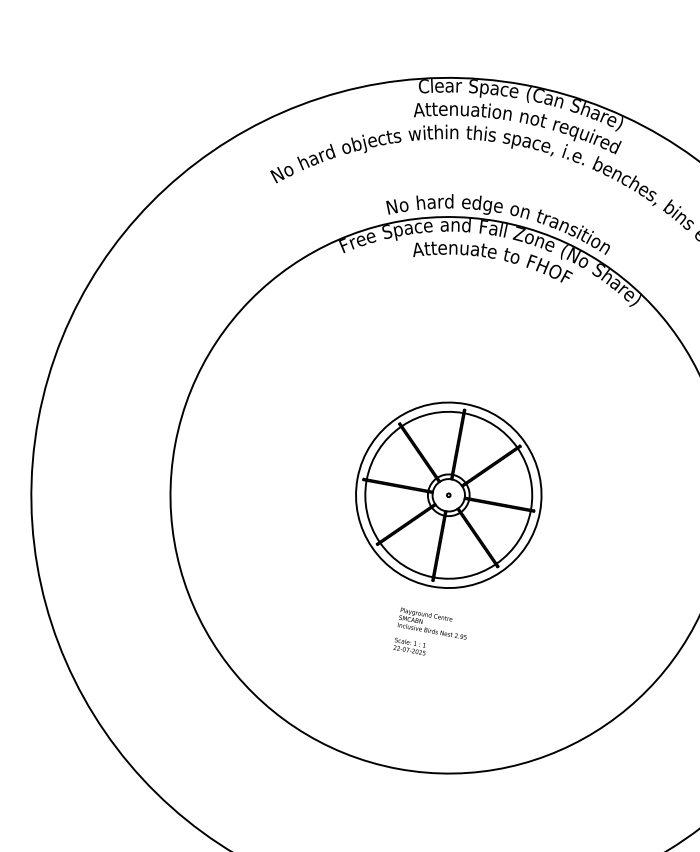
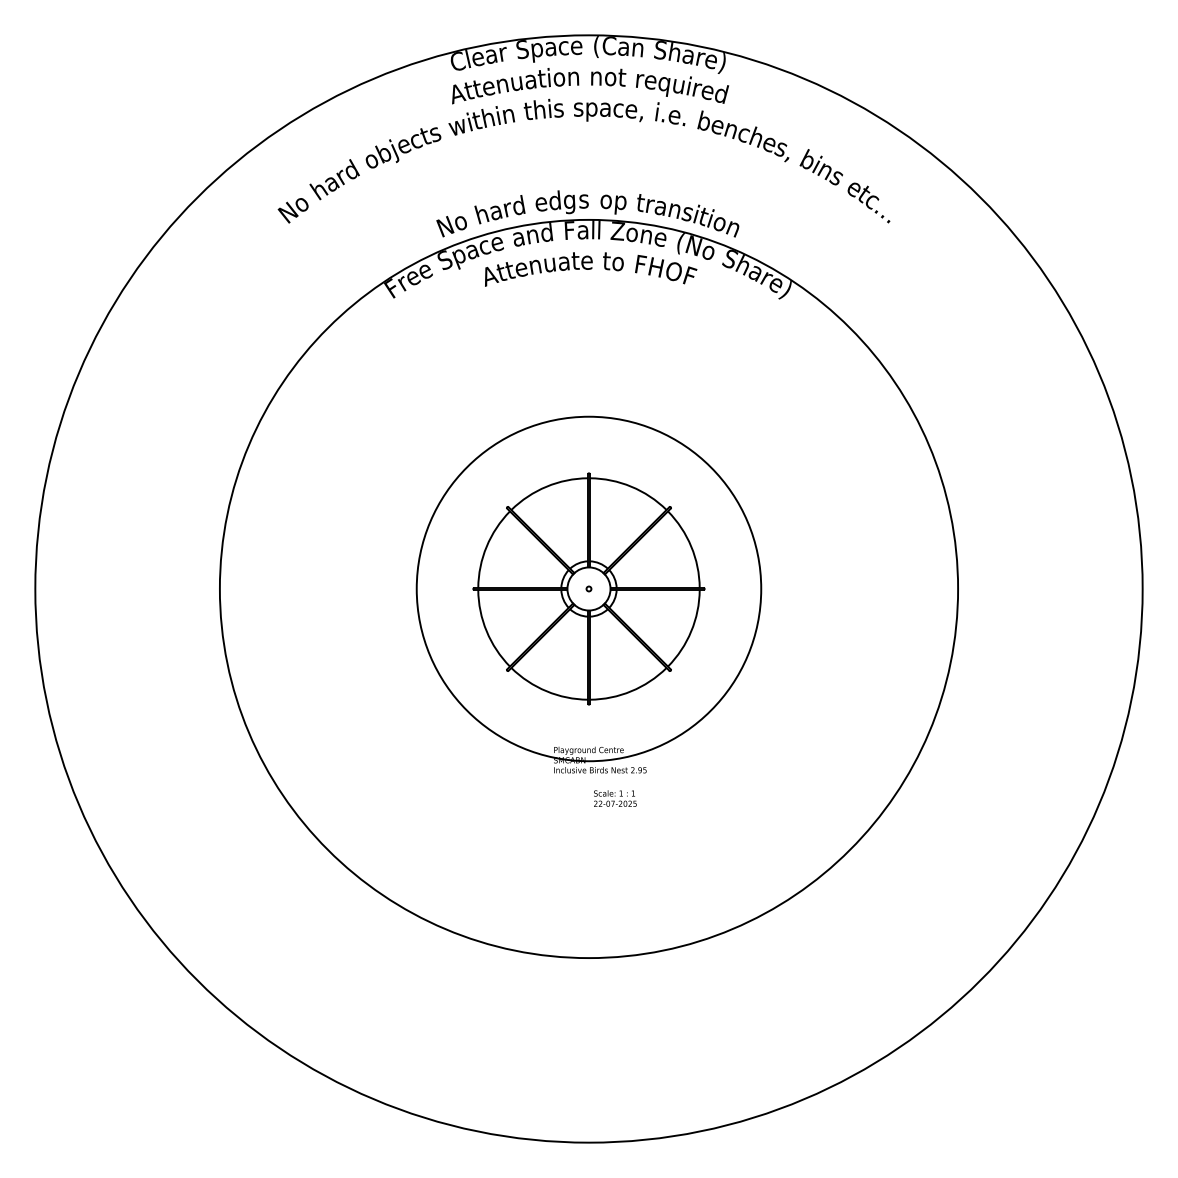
text: (497, 207) -> (583, 201), e -> s
text: (524, 215) -> (620, 205), n -> p
circle: (448, 494) -> (588, 588), size x1.4
text: (410, 646) -> (615, 798), moved

